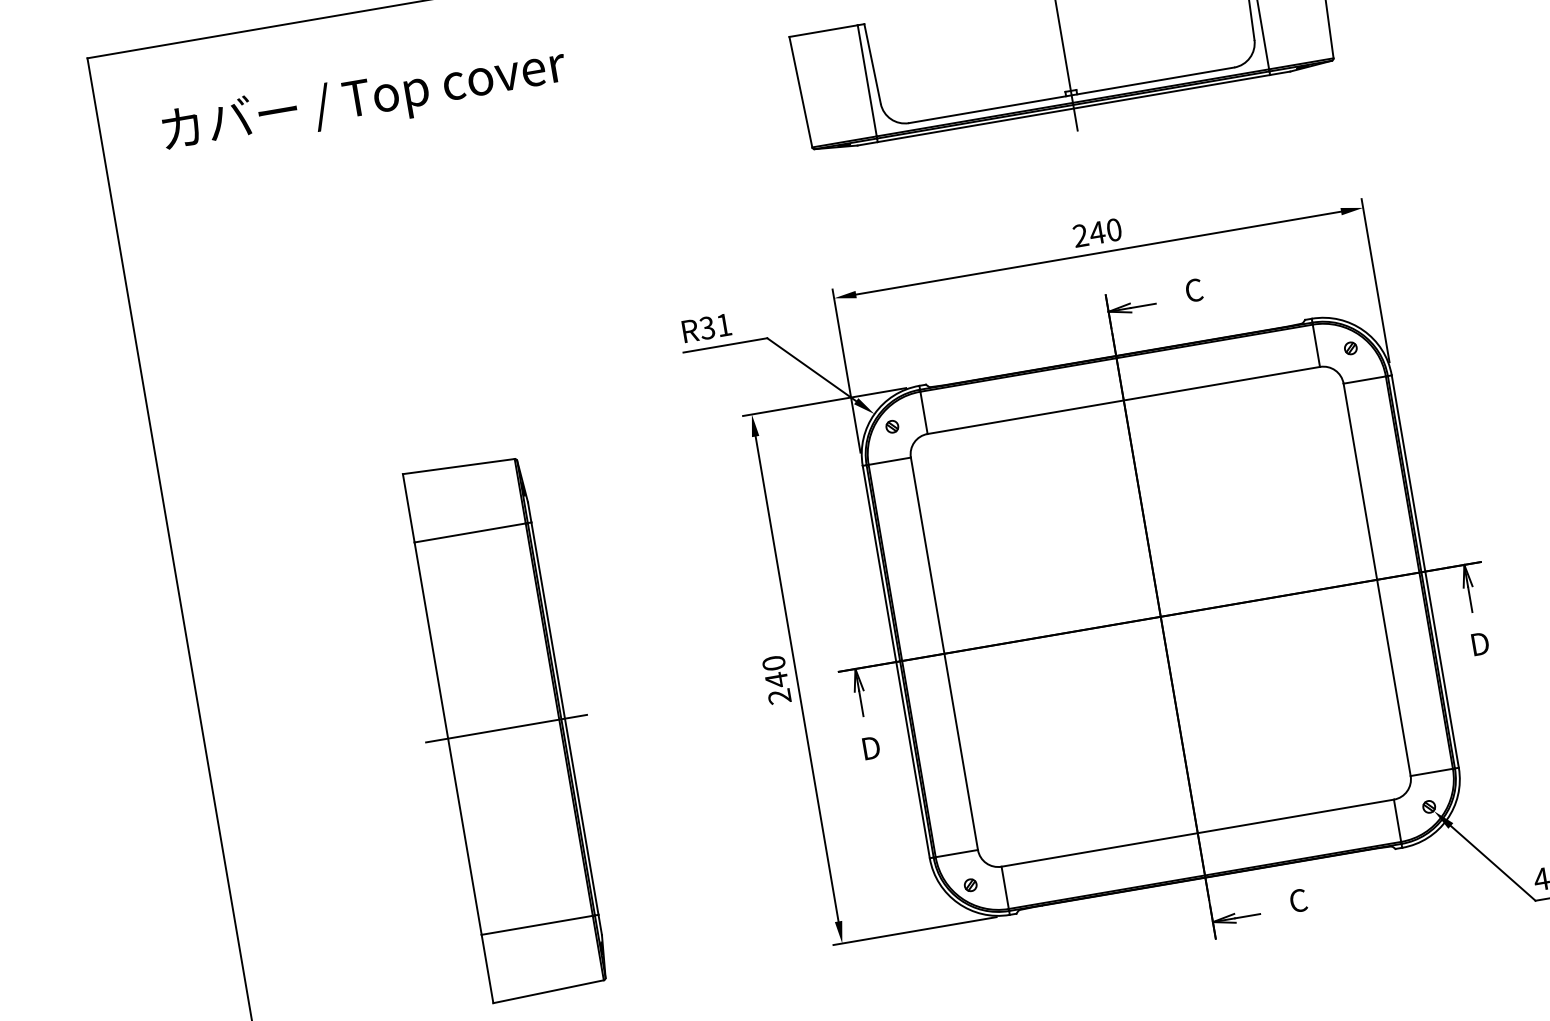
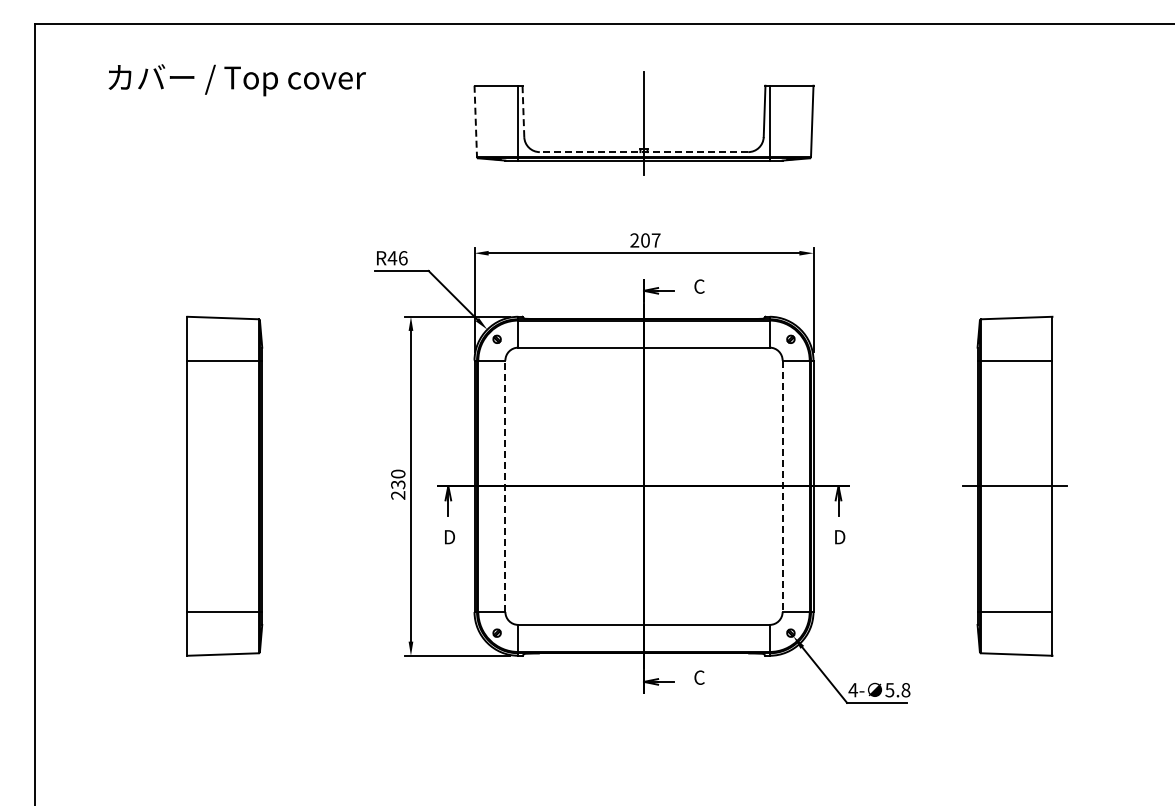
line: (872, 64) -> (523, 111), solid -> dashed
line: (800, 92) -> (475, 121), solid -> dashed
line: (1070, 96) -> (643, 152), solid -> dashed
text: (363, 101) -> (236, 80), moved
text: (1105, 231) -> (650, 240), 240 -> 207
text: (715, 327) -> (397, 258), R31 -> R46
line: (1376, 580) -> (782, 486), solid -> dashed
line: (944, 654) -> (505, 486), solid -> dashed
text: (777, 679) -> (398, 484), 240 -> 230
line: (506, 729) -> (224, 486), removed

